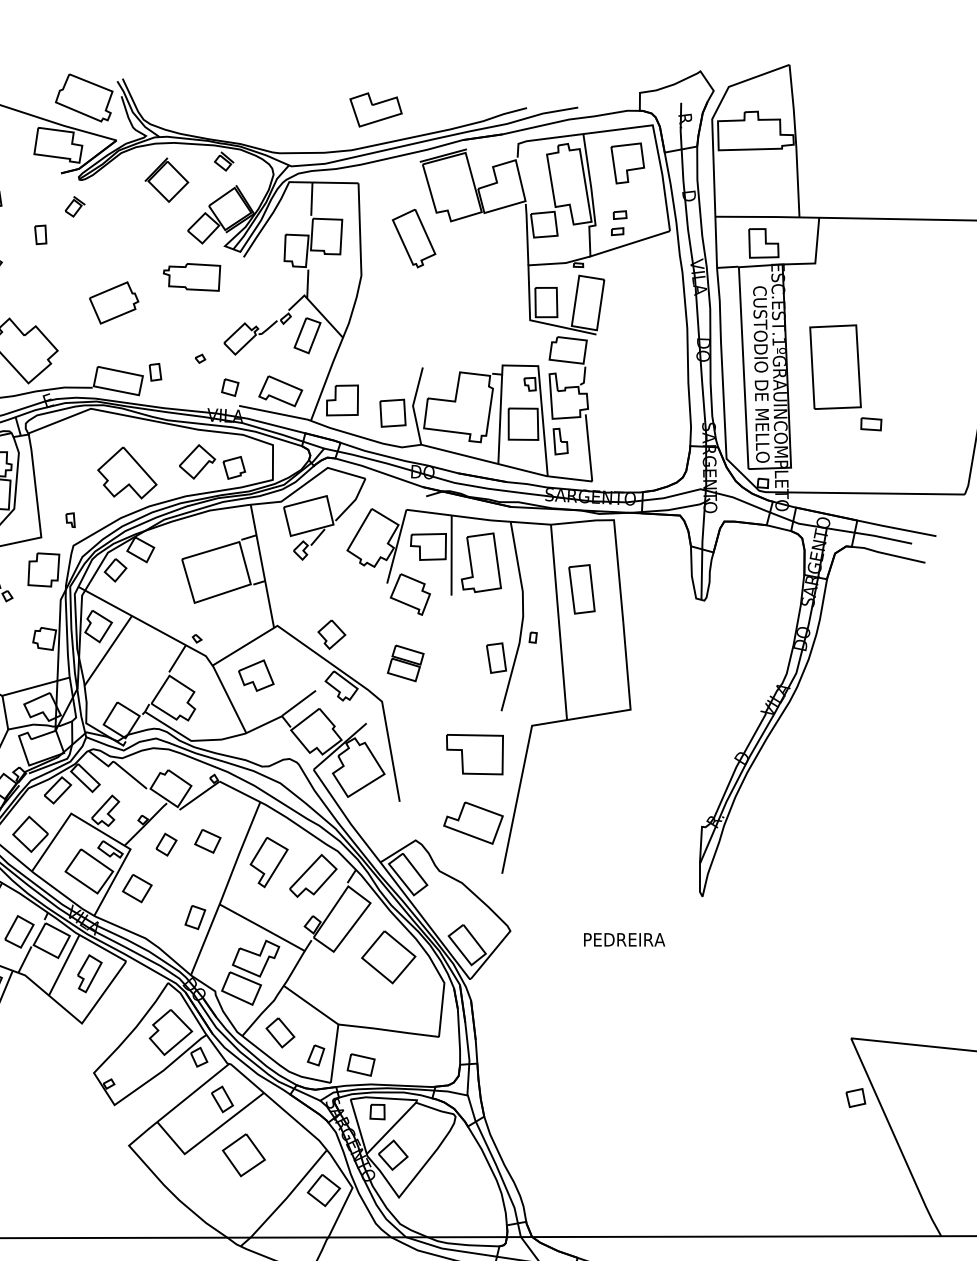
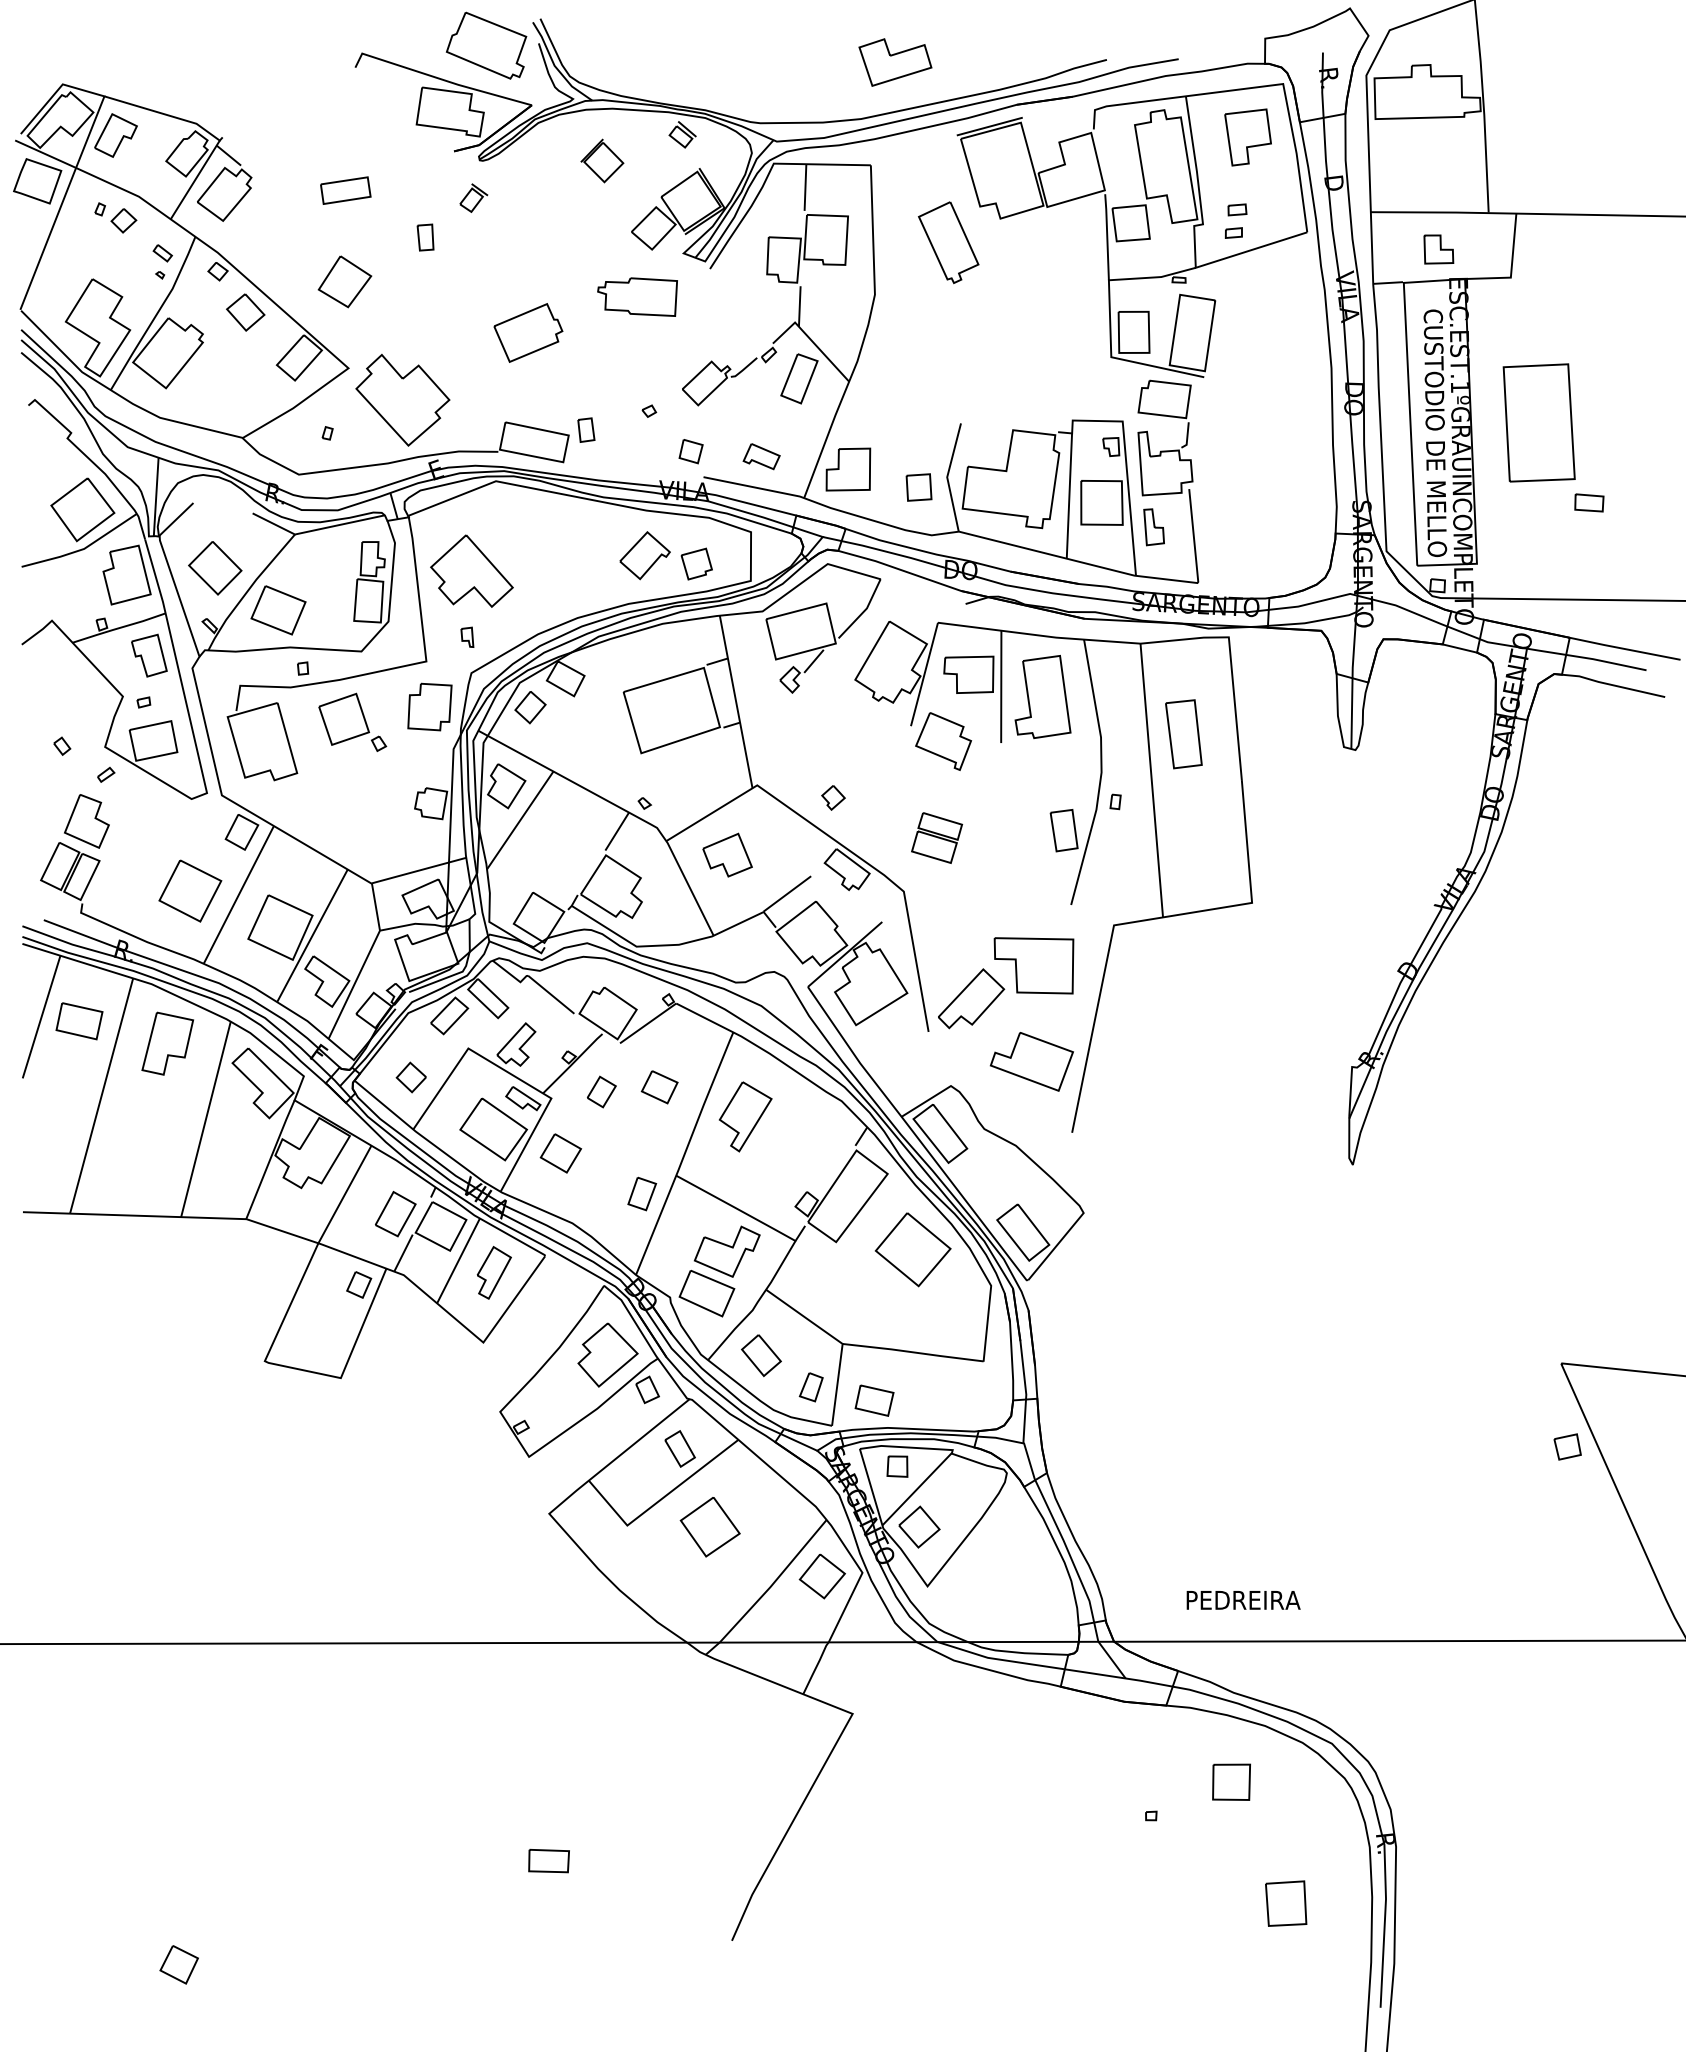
part: (167, 179) -> (602, 160), size x0.7
part: (763, 243) -> (1438, 249), size x0.7
part: (280, 391) -> (761, 456), size x0.6
part: (392, 413) -> (918, 487), size x0.7
part: (127, 472) -> (471, 570), moved
part: (331, 634) -> (833, 797), size x0.6
part: (30, 834) -> (411, 1077), size x0.6
part: (313, 875) -> (971, 998), moved
text: (624, 939) -> (1243, 1600), moved

